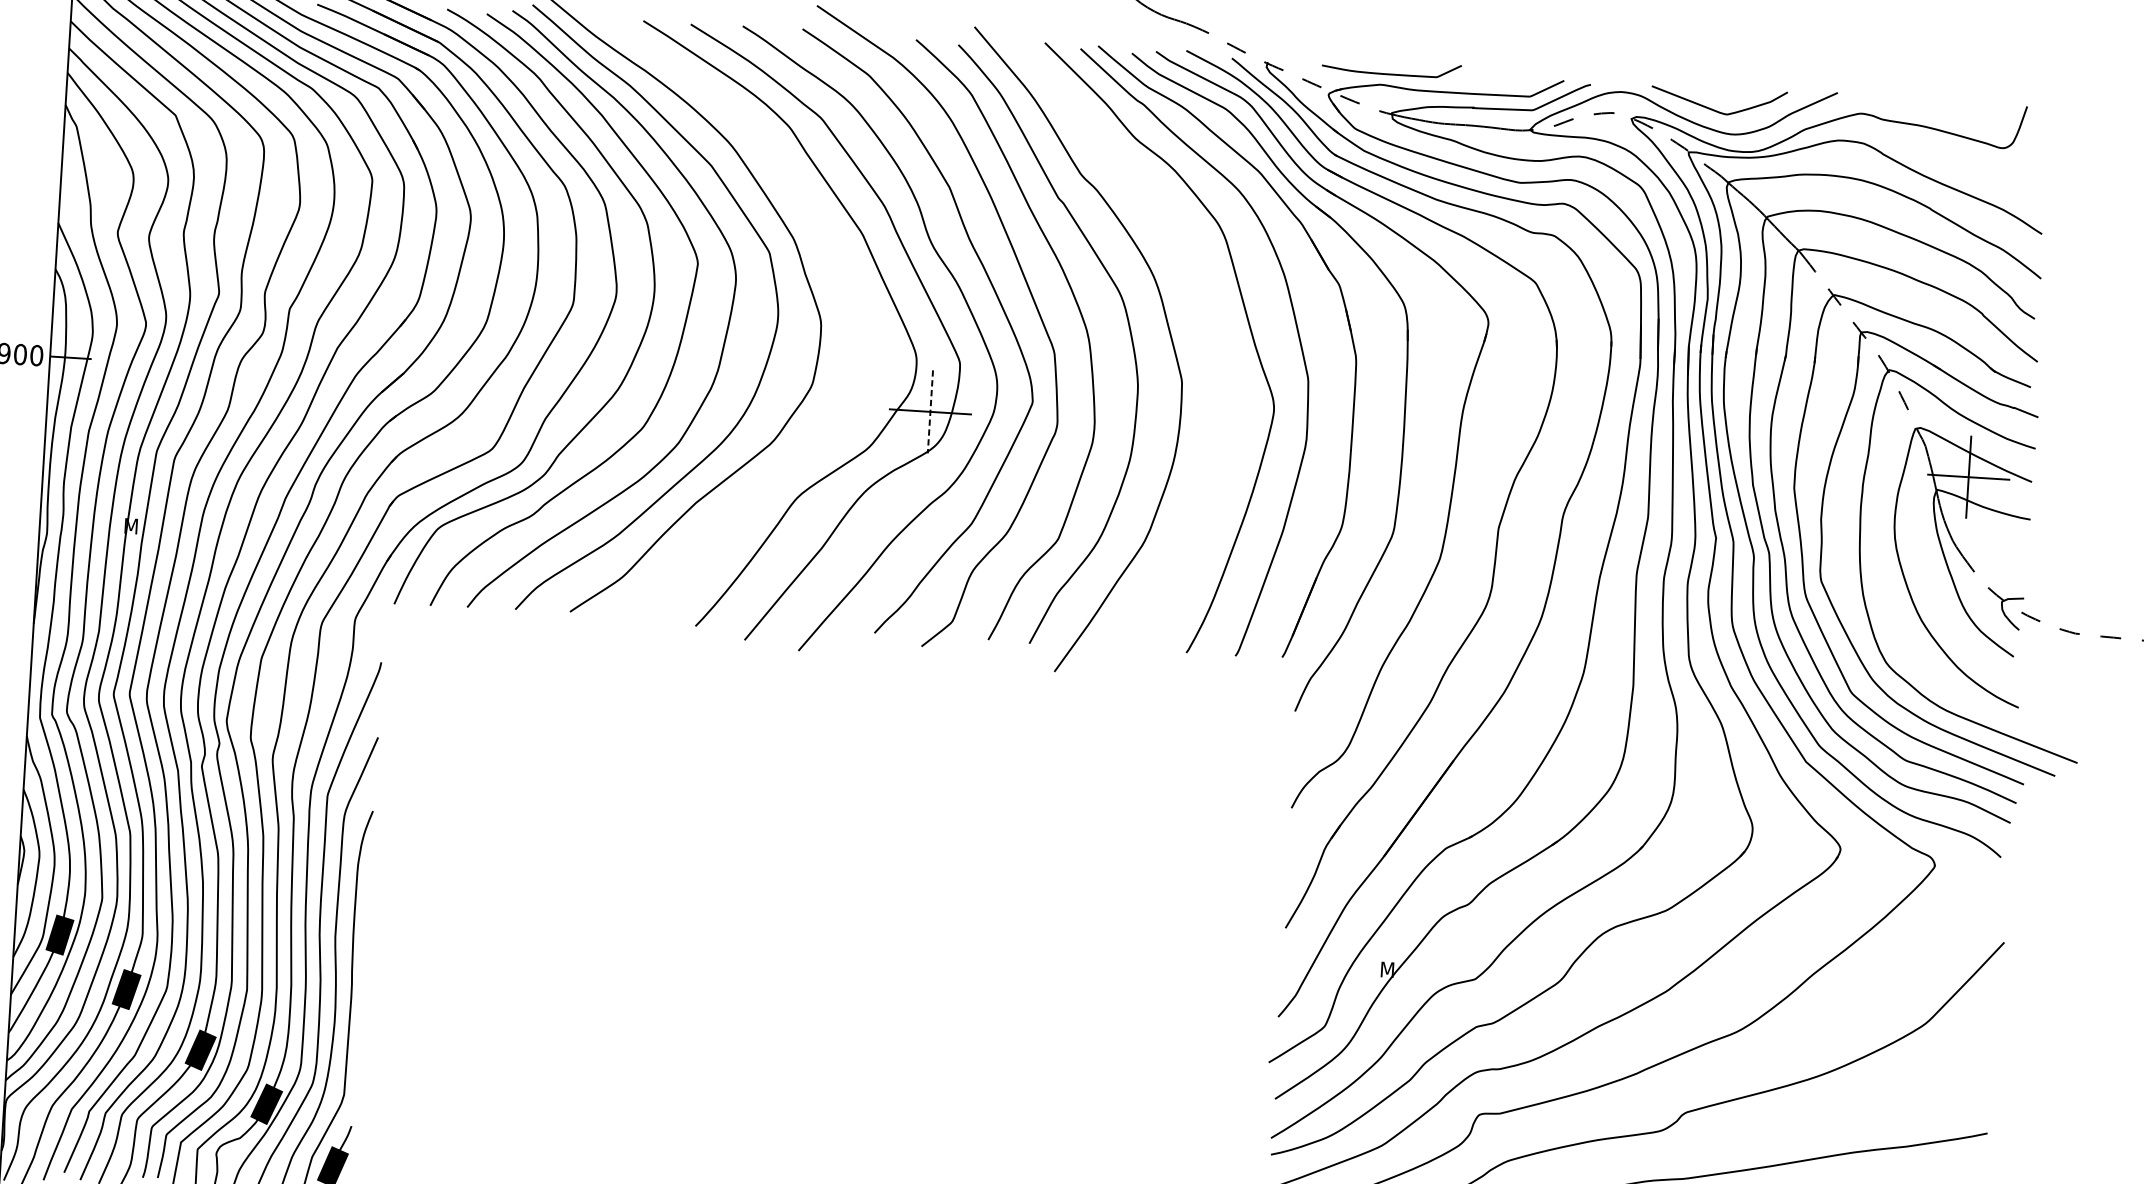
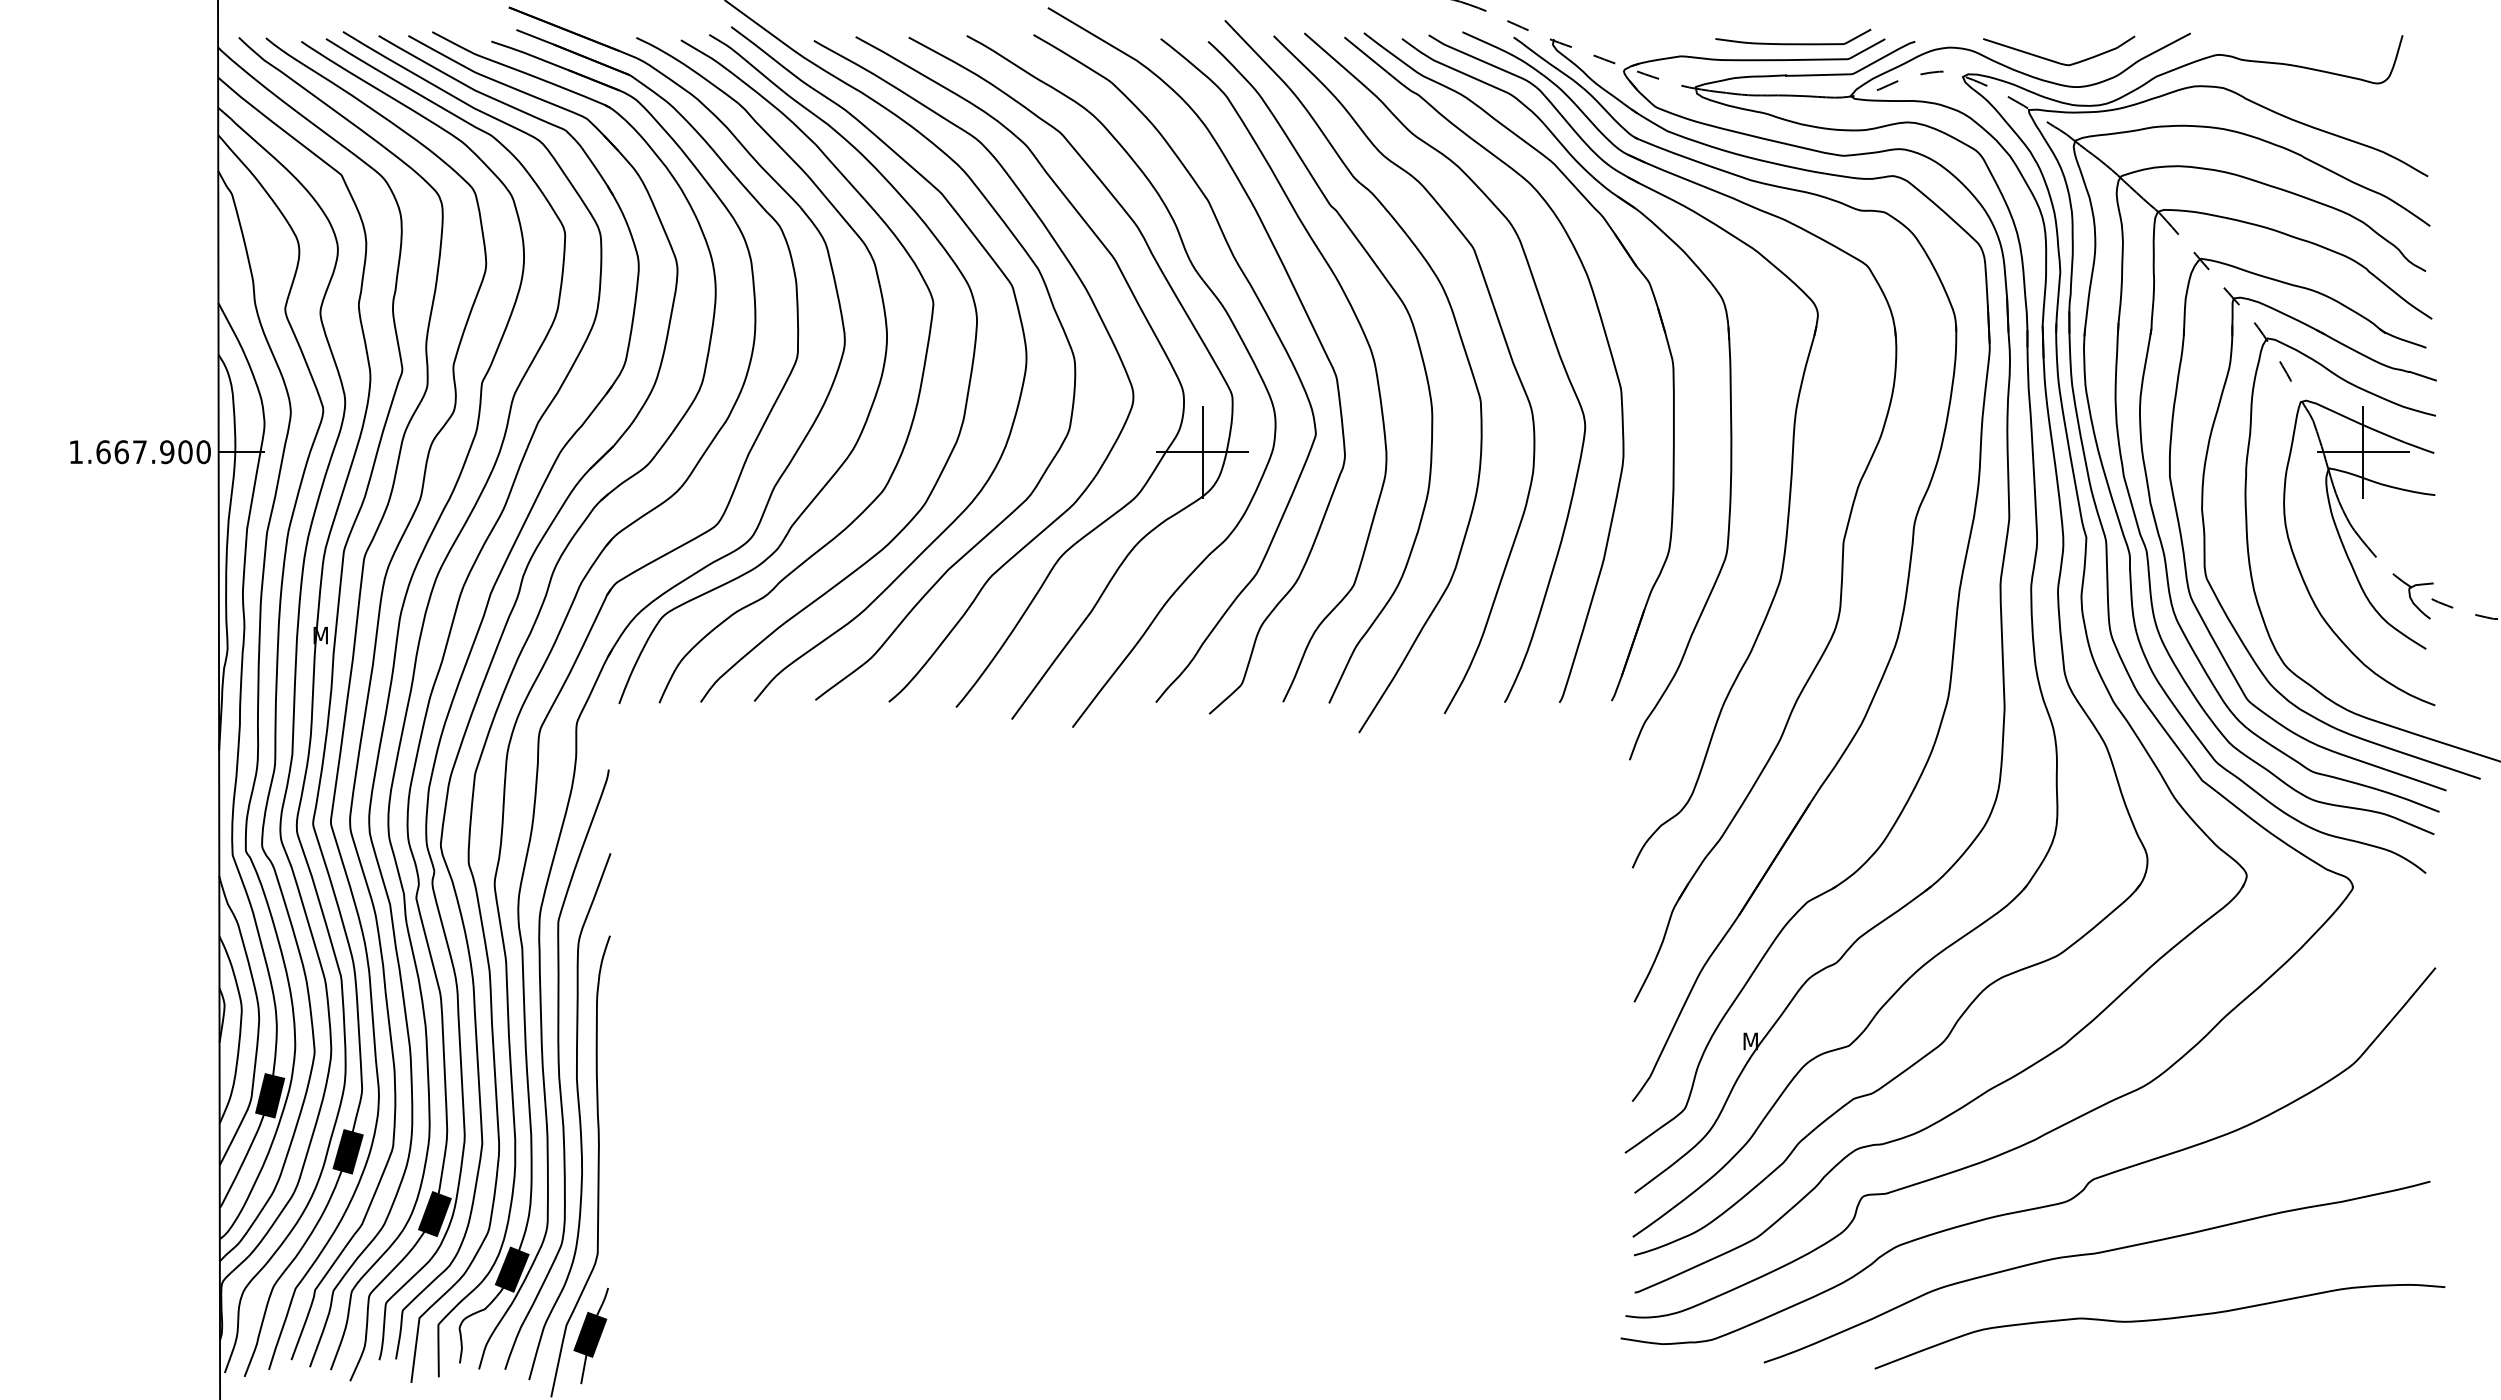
curve: (1391, 73) -> (1793, 43), moved
curve: (842, 278) -> (1095, 309), added
curve: (1206, 329) -> (1504, 341), added
line: (930, 412) -> (1202, 452), dashed -> solid

